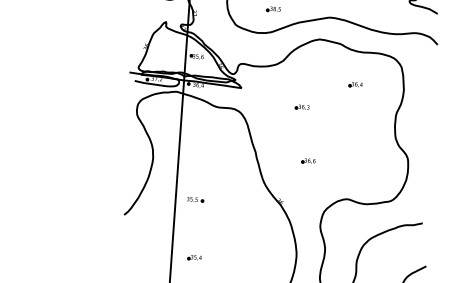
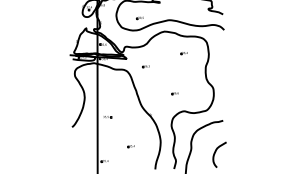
part: (300, 107) -> (145, 66), moved
part: (306, 161) -> (174, 93), moved
part: (193, 257) -> (130, 146), moved

